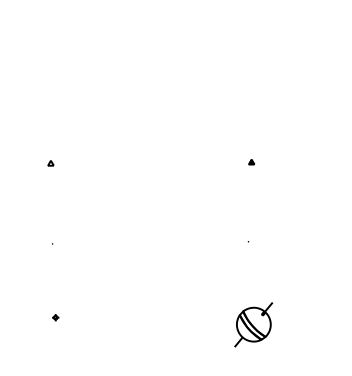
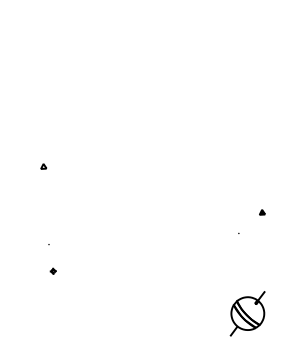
part: (251, 162) -> (262, 212), moved
part: (55, 317) -> (53, 271), moved

